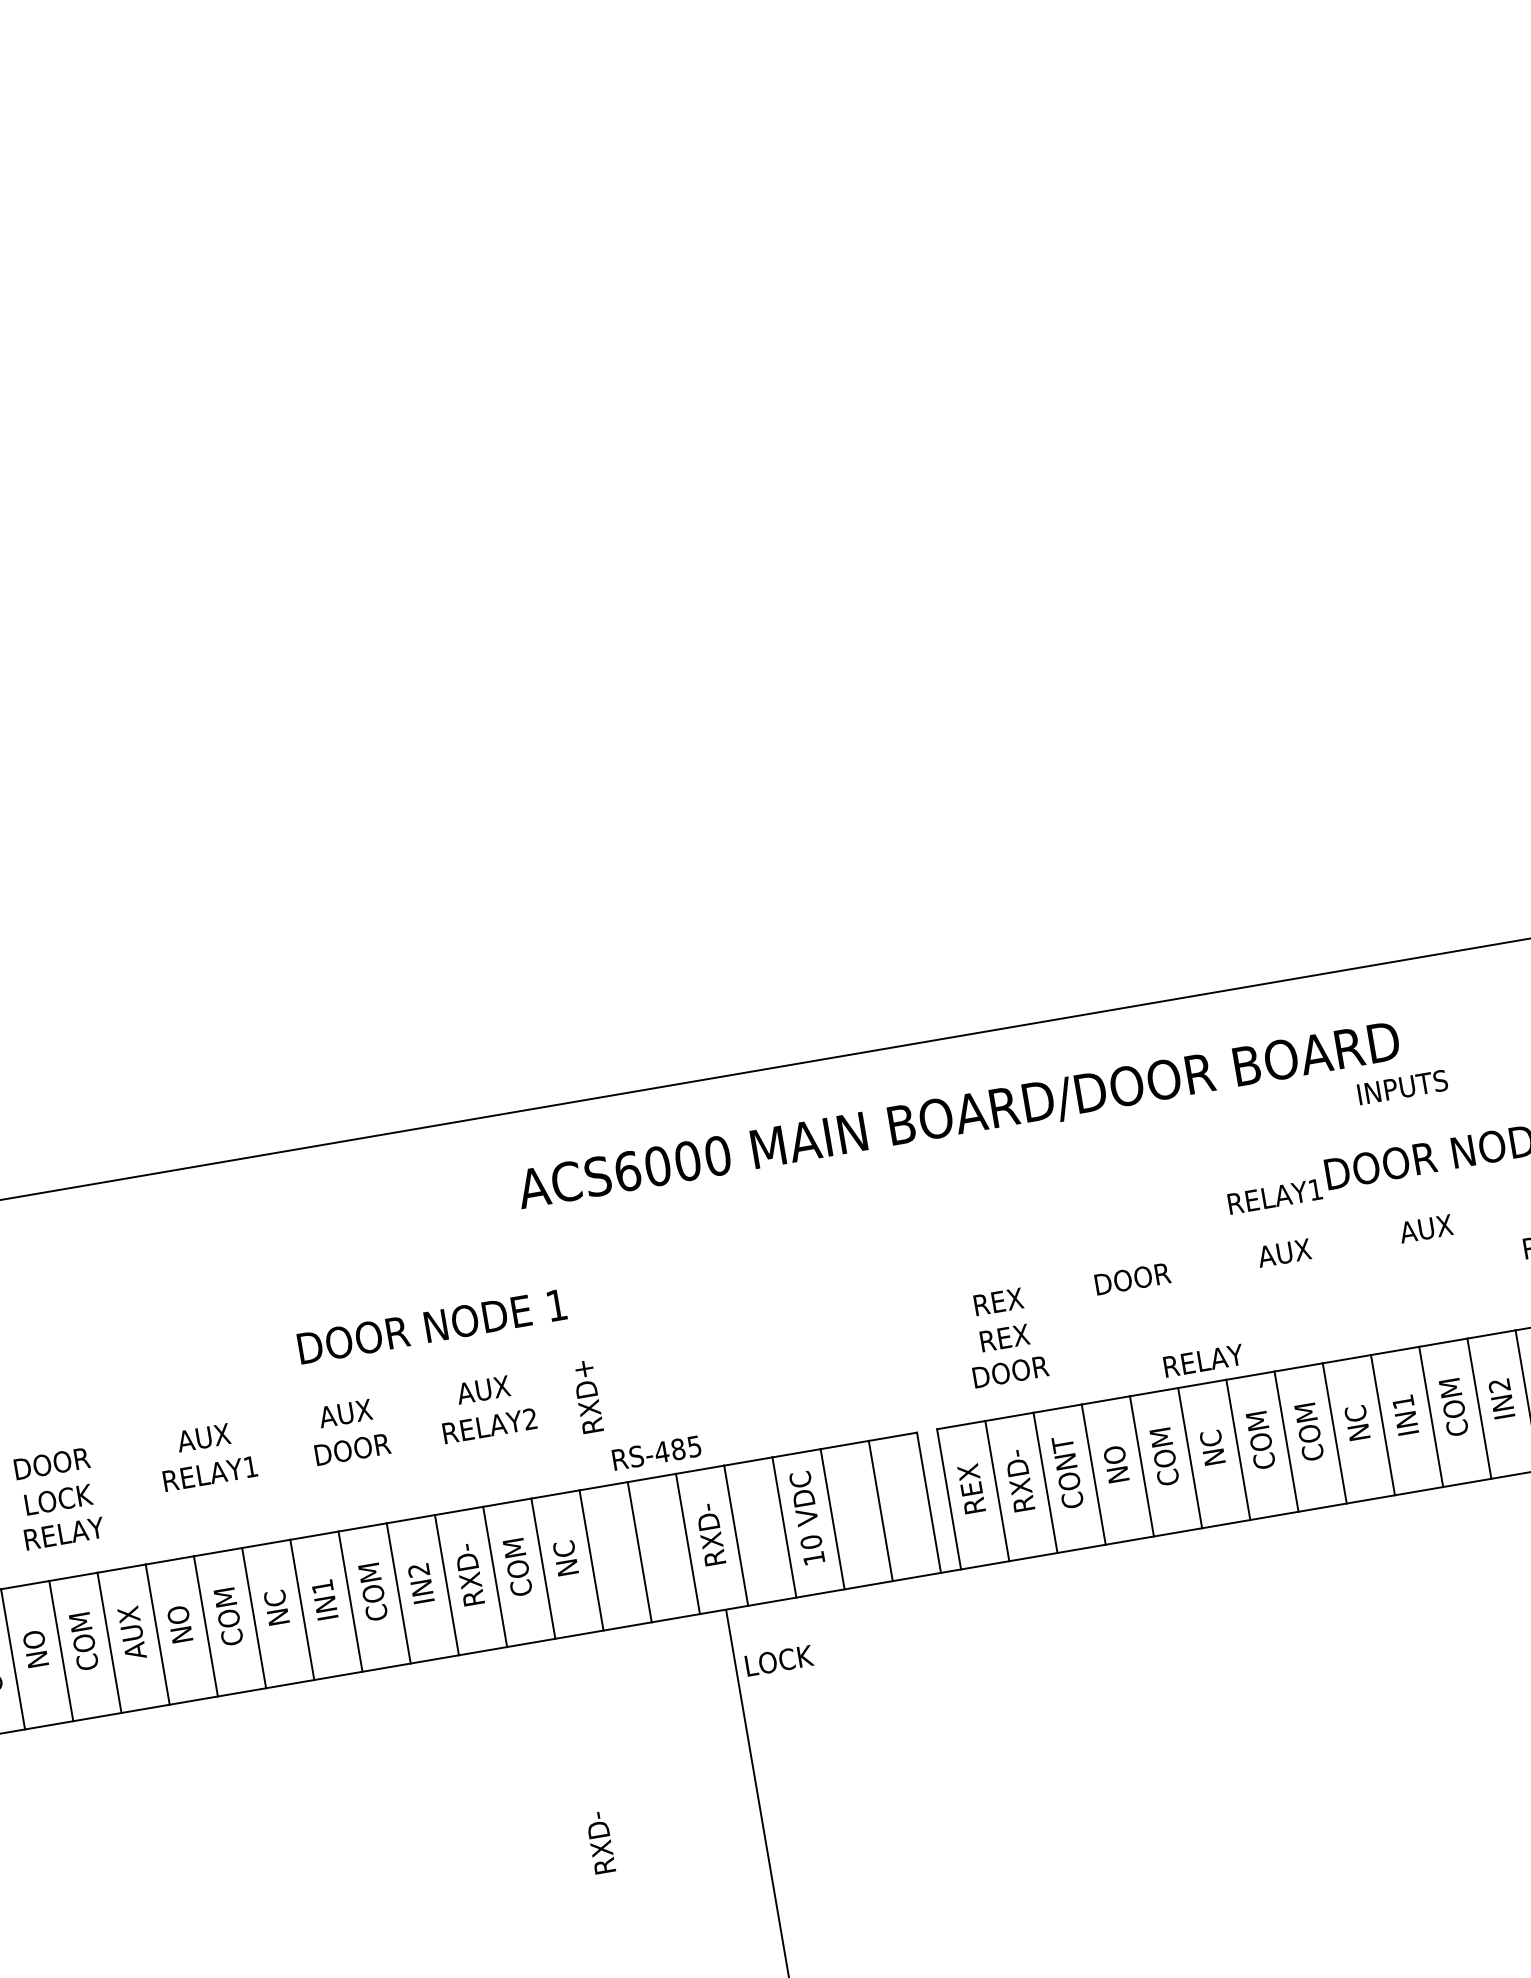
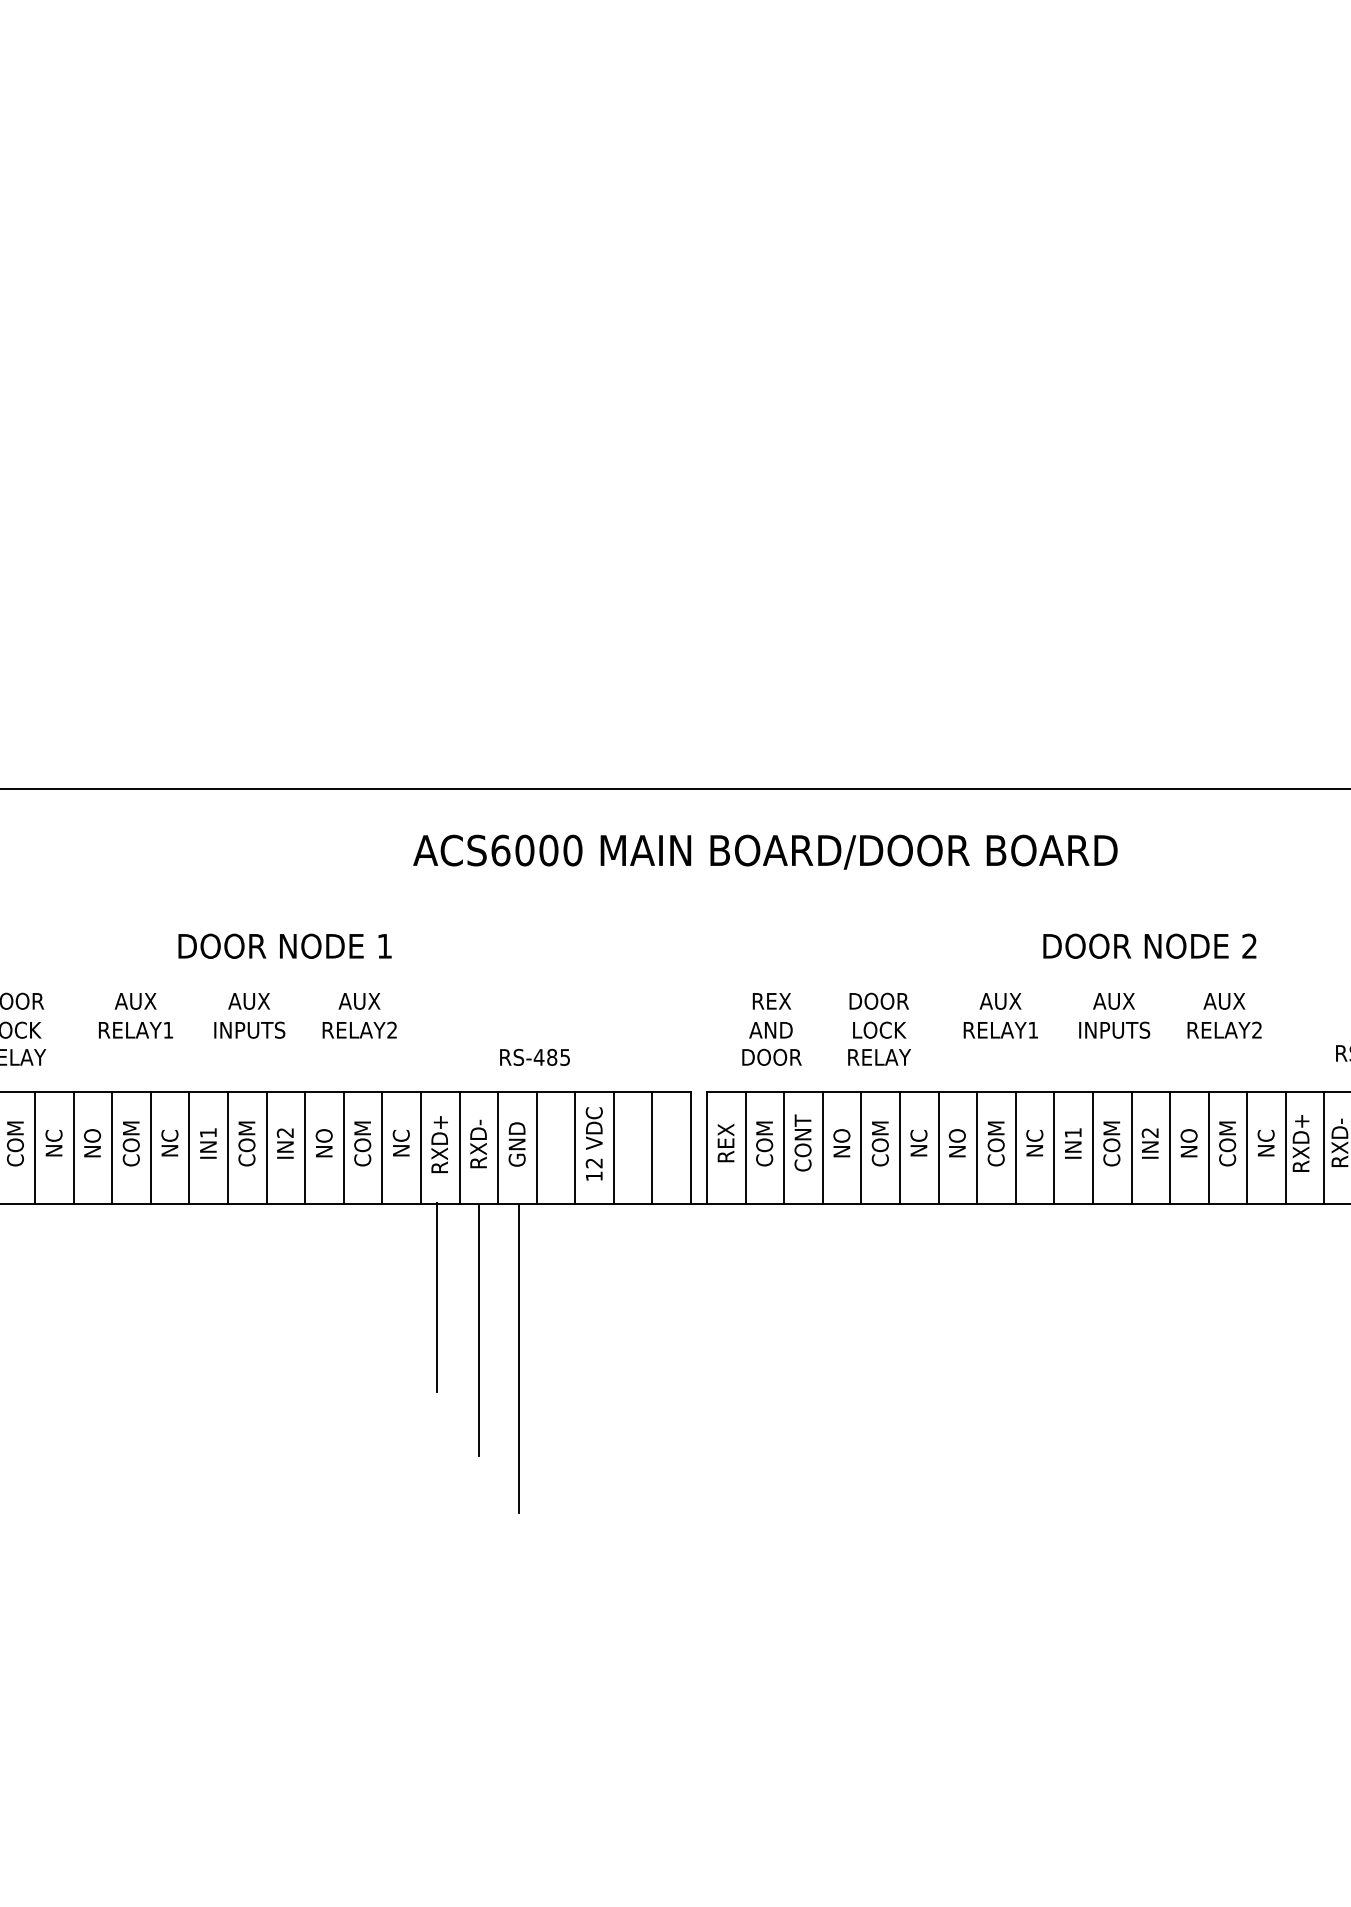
text: (1402, 1086) -> (1114, 1029), moved
text: (1274, 1197) -> (1000, 1030), moved
text: (431, 1325) -> (284, 945), moved
text: (1003, 1338) -> (770, 1030), REX -> AND
text: (1203, 1360) -> (879, 1057), moved
text: (587, 1396) -> (439, 1144), moved
text: (1259, 1440) -> (956, 1143), COM -> NO
text: (351, 1448) -> (249, 1029), DOOR -> INPUTS
text: (655, 1451) -> (534, 1056), moved
text: (1019, 1481) -> (764, 1143), RXD- -> COM
text: (709, 1534) -> (516, 1143), RXD- -> GND
text: (810, 1542) -> (593, 1163), 10 -> 12
text: (468, 1575) -> (323, 1143), RXD- -> NO
text: (131, 1632) -> (53, 1143), AUX -> NC
text: (778, 1659) -> (879, 1029), moved
line: (644, 1743) -> (437, 1297), added
line: (702, 1775) -> (478, 1330), added
text: (600, 1842) -> (478, 1143), moved

